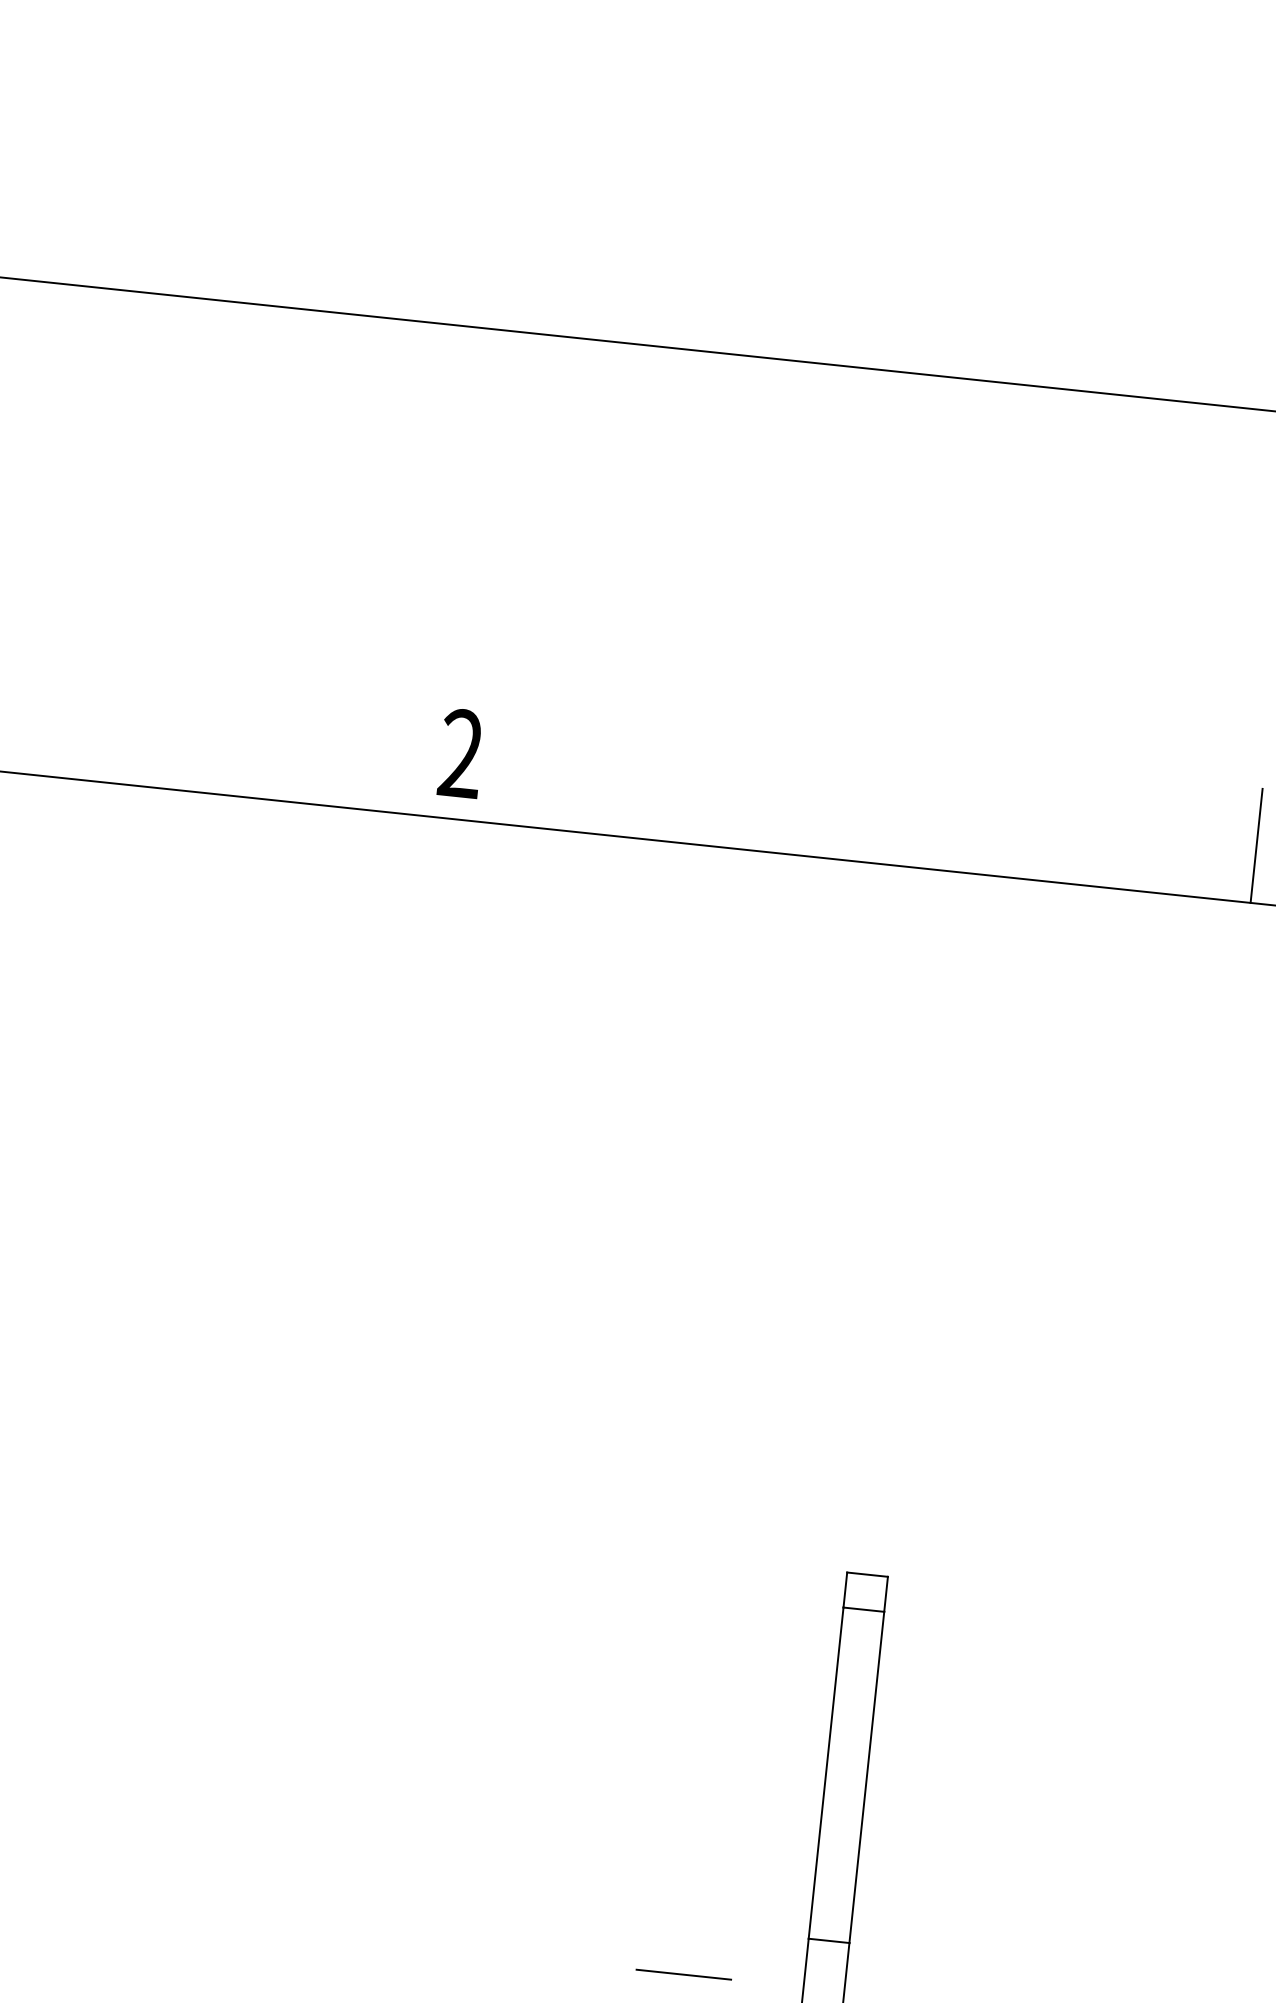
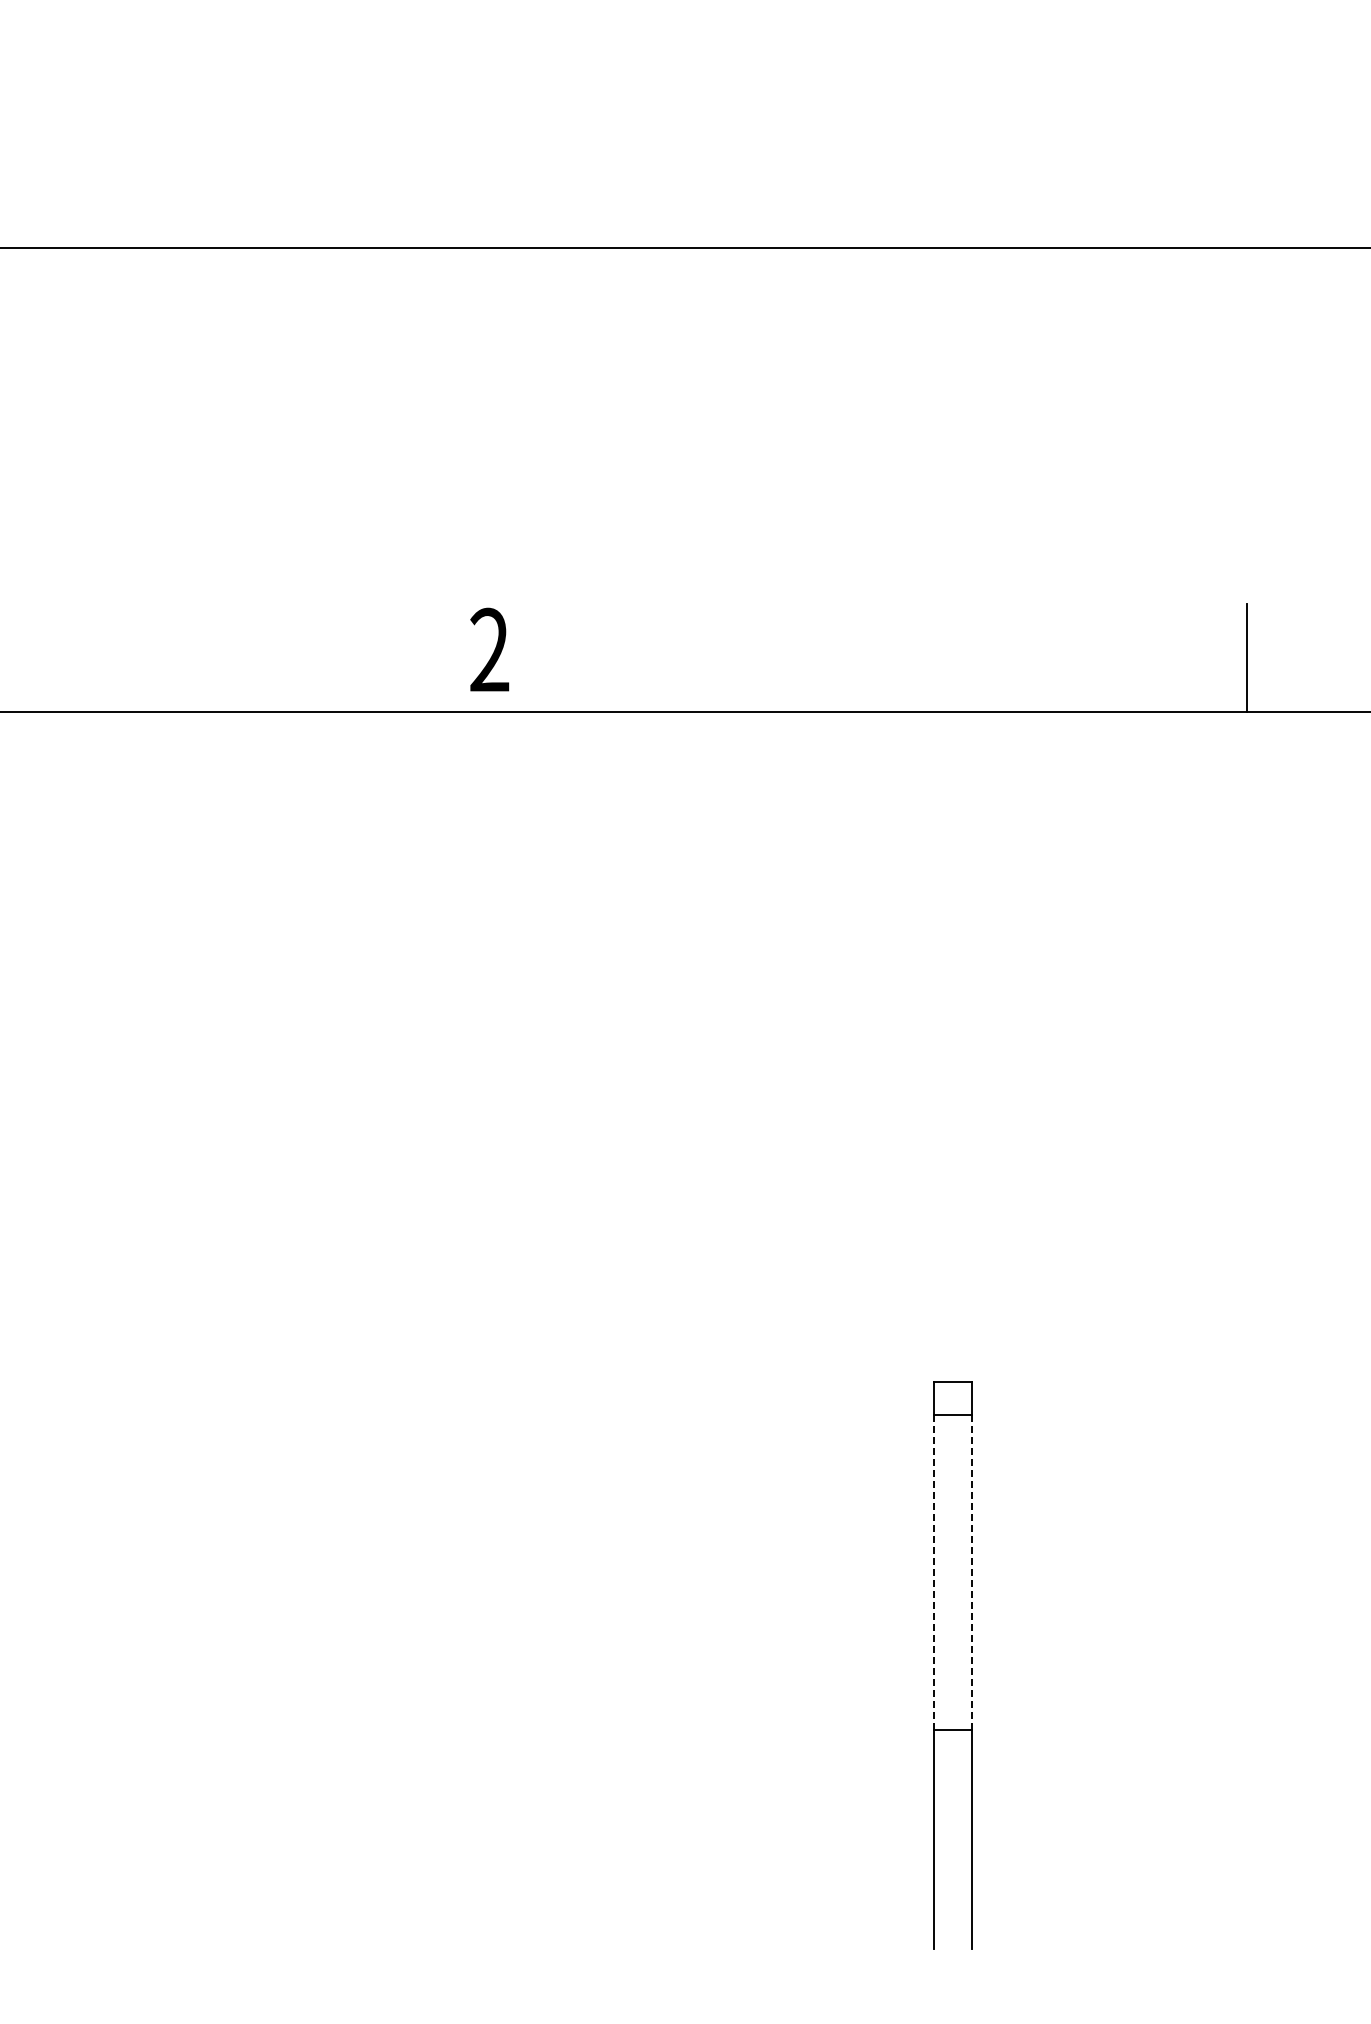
line: (826, 1772) -> (933, 1572), solid -> dashed
line: (867, 1777) -> (972, 1572), solid -> dashed
line: (683, 1974) -> (819, 1776), removed

